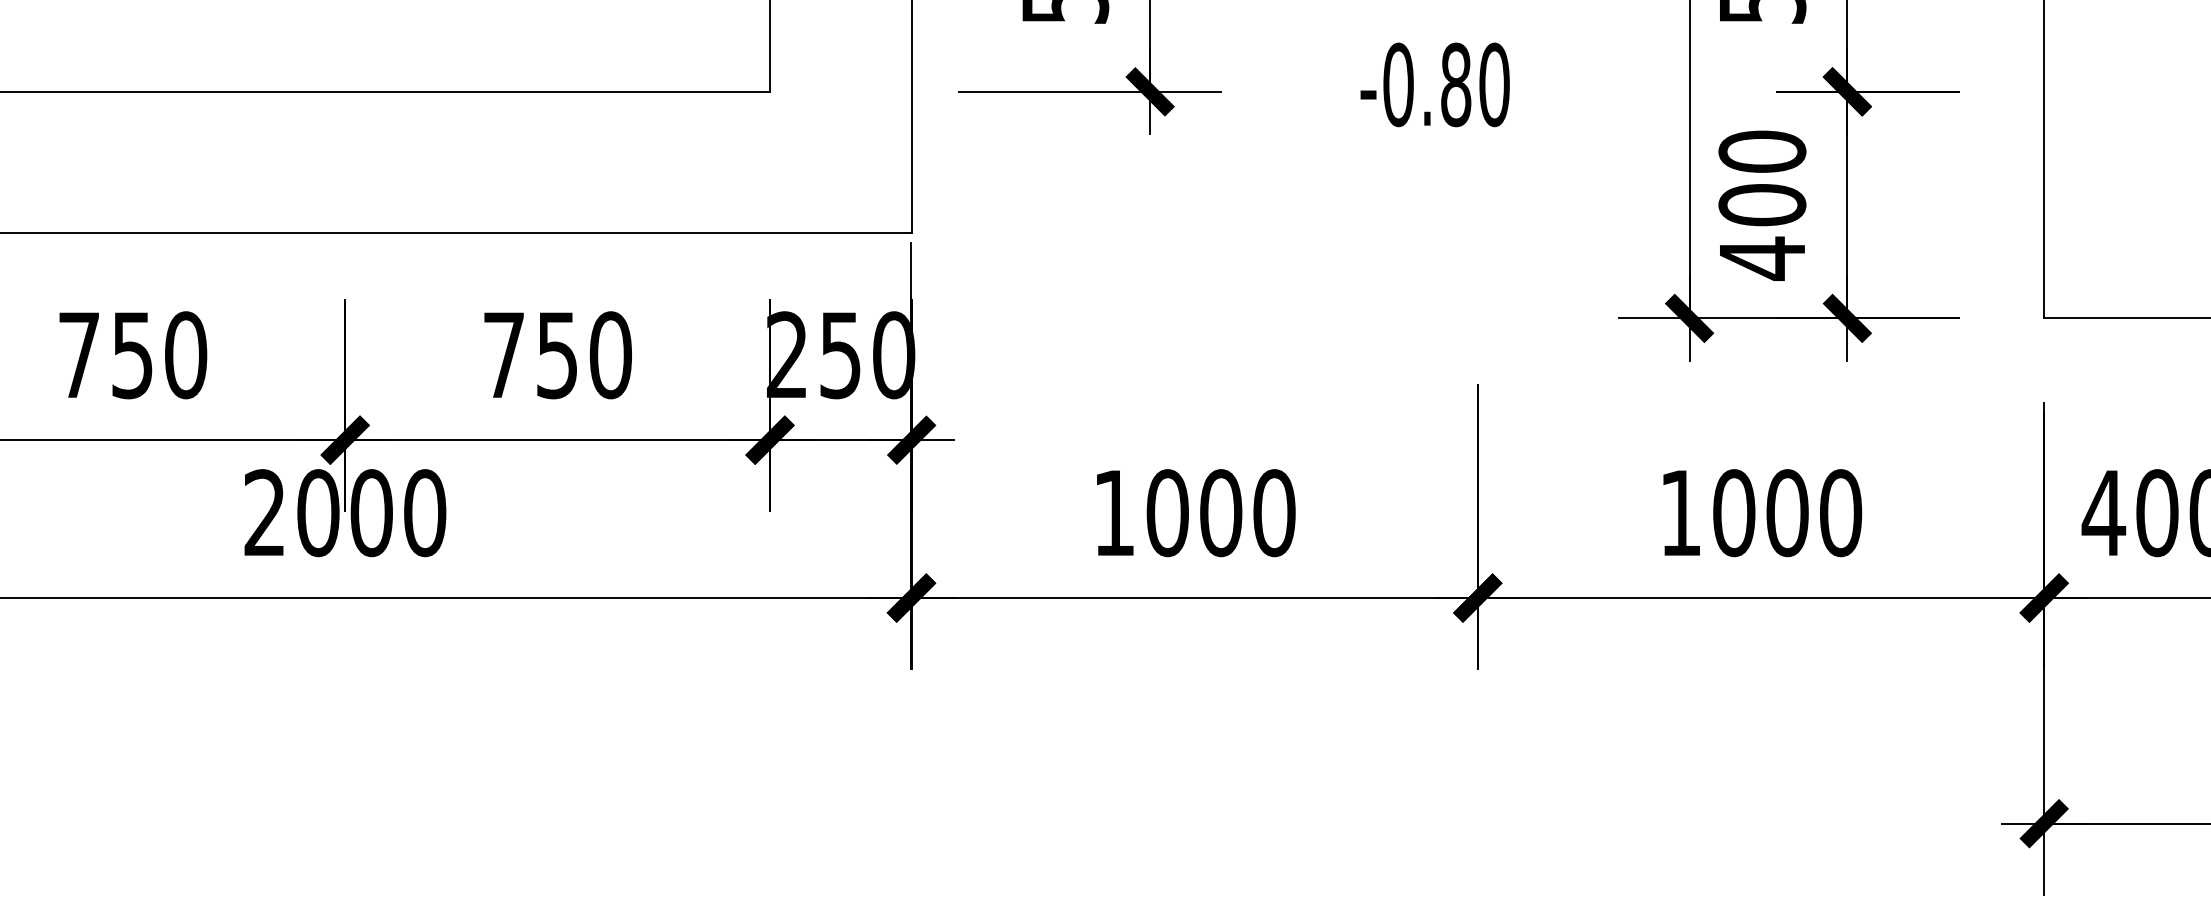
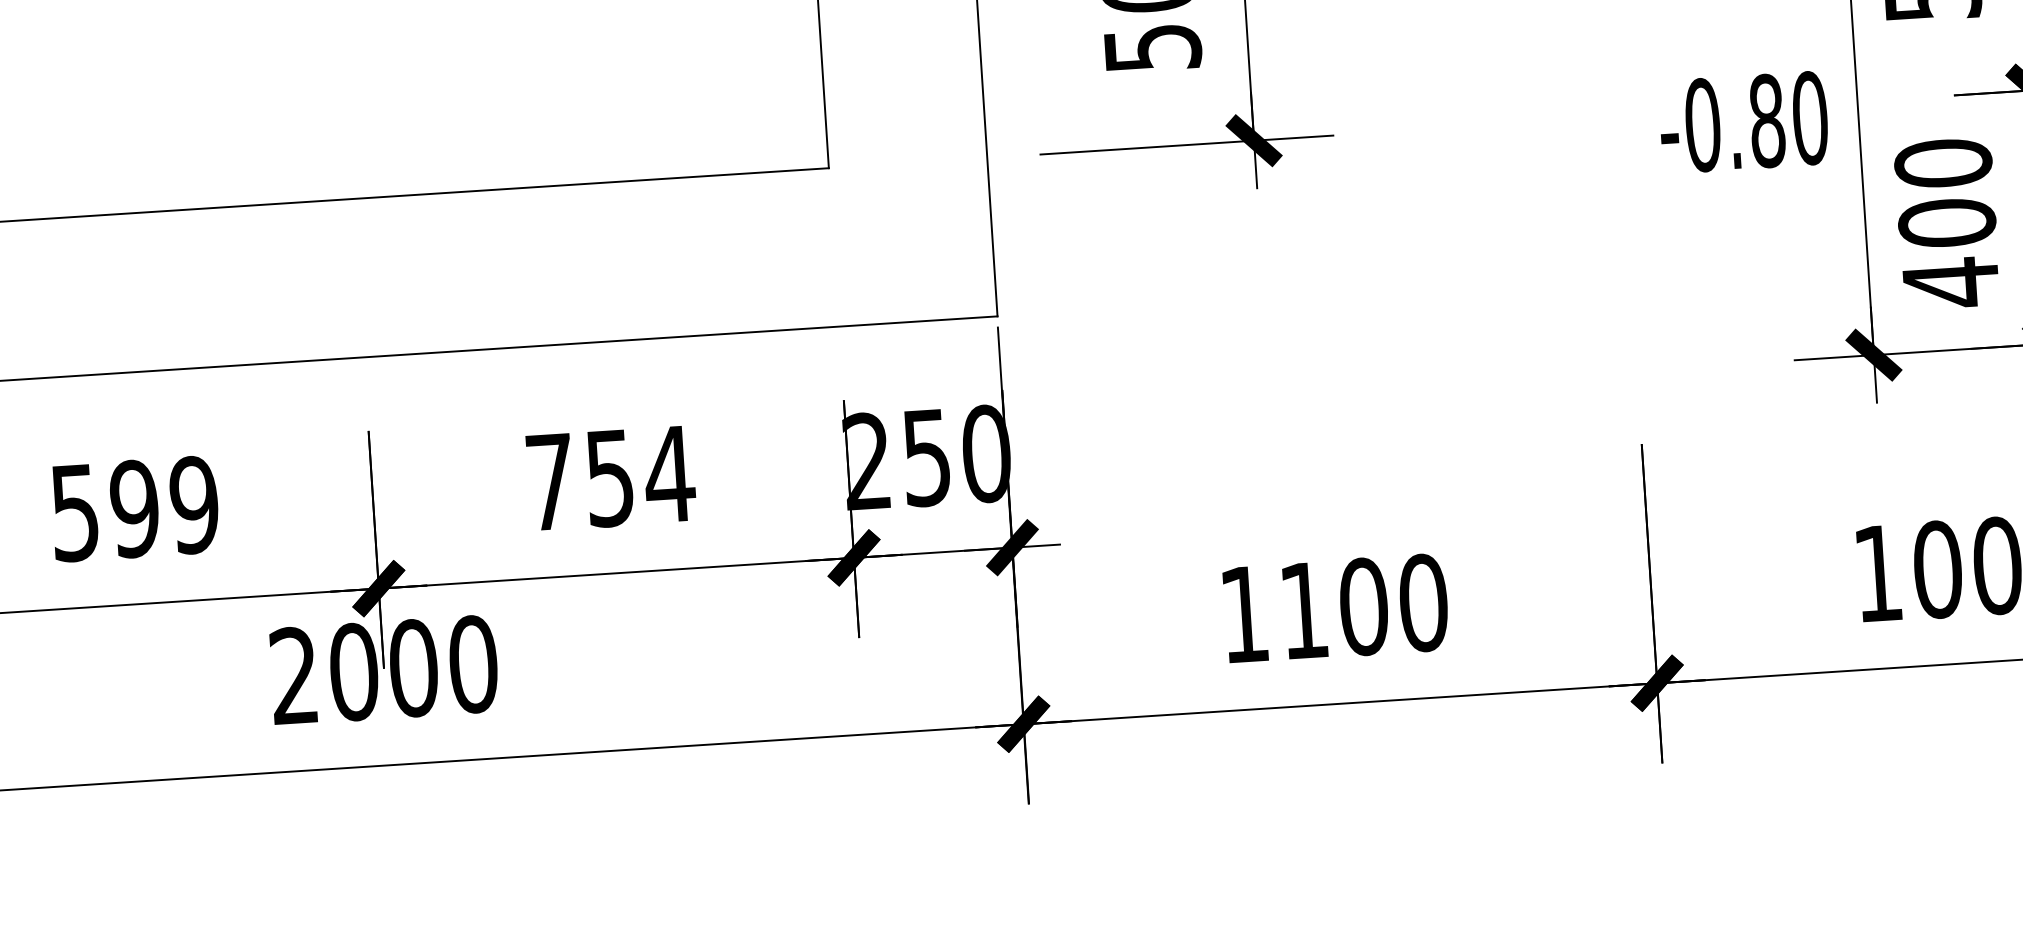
text: (1434, 84) -> (1743, 122), moved
text: (133, 355) -> (135, 509), 750 -> 599
text: (610, 355) -> (669, 474), 750 -> 754
text: (1167, 513) -> (1304, 611), 1000 -> 1100

